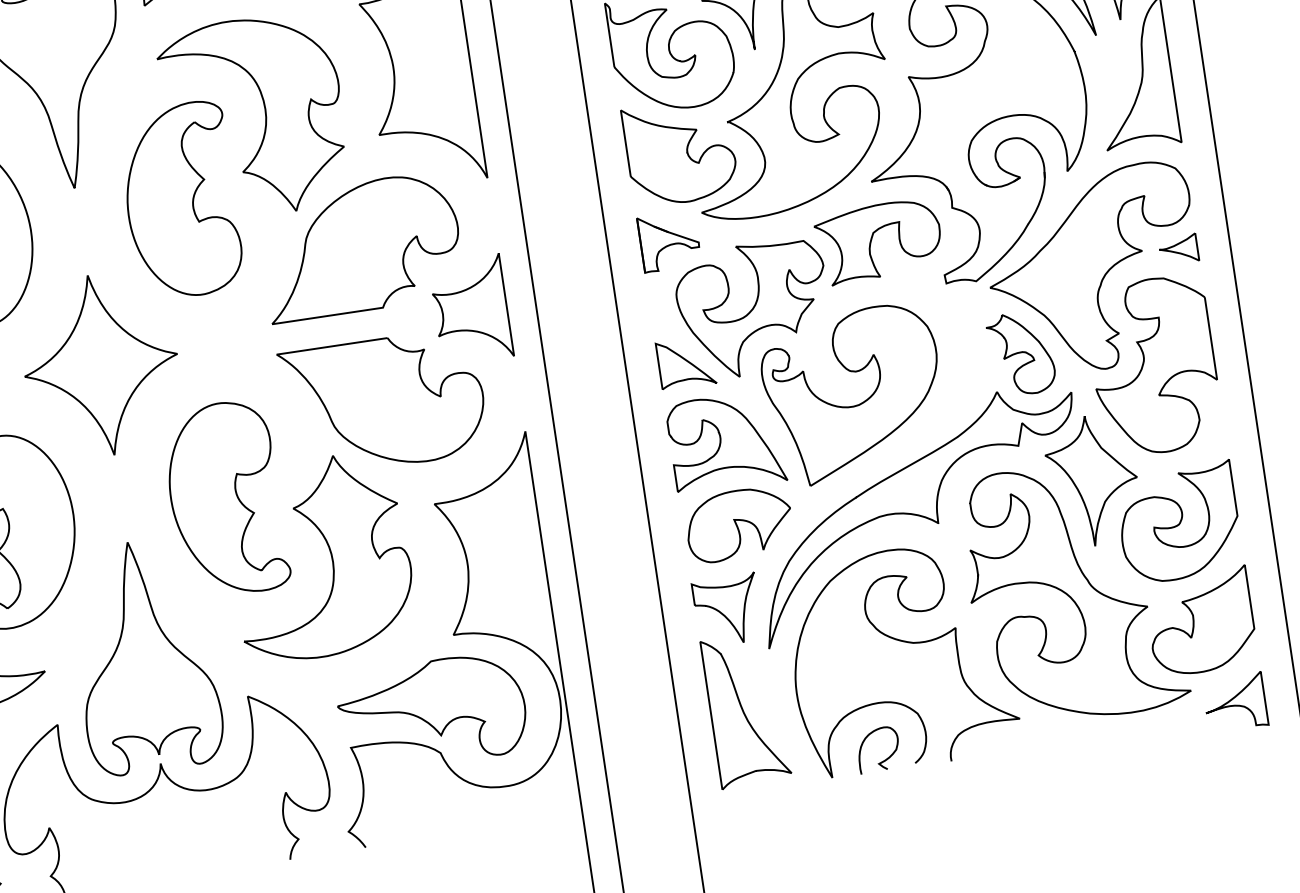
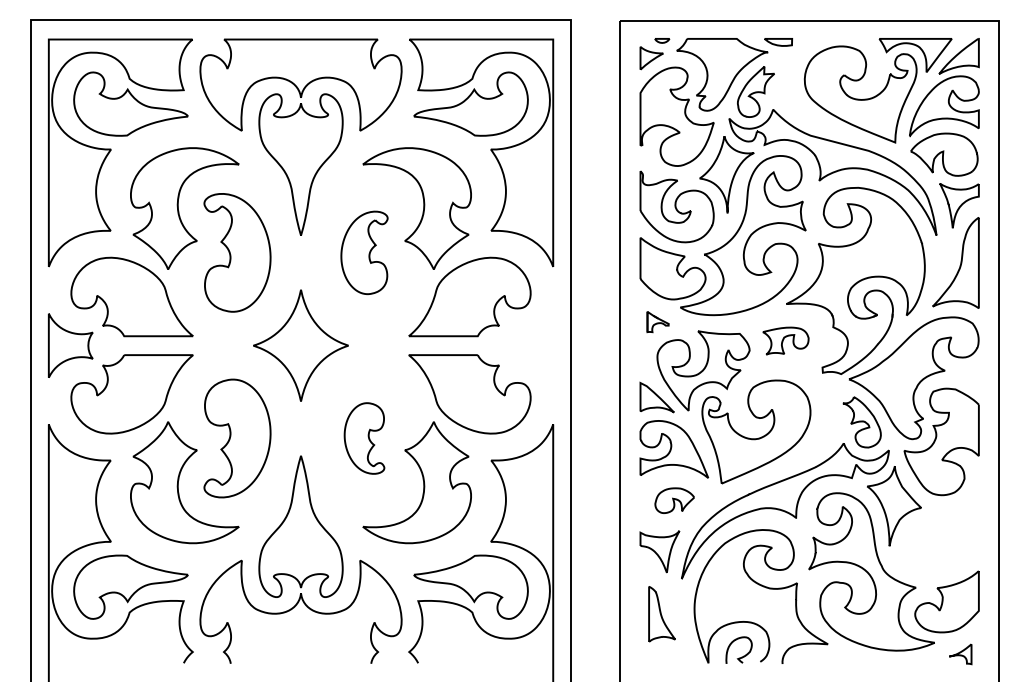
part: (180, 200) -> (364, 252), size x0.7
part: (668, 240) -> (657, 321), size x0.6
part: (878, 240) -> (785, 340), size x0.6
part: (1179, 249) -> (967, 373), removed
part: (471, 309) -> (531, 345), removed
part: (225, 499) -> (364, 438), size x0.6
part: (1178, 522) -> (942, 539), removed
part: (738, 524) -> (674, 500), size x0.6
part: (1235, 703) -> (960, 654), size x0.6
part: (744, 709) -> (661, 613), size x0.6

